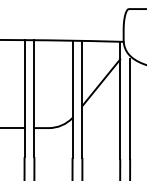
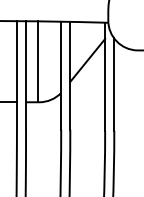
line: (46, 83) -> (37, 61), added

